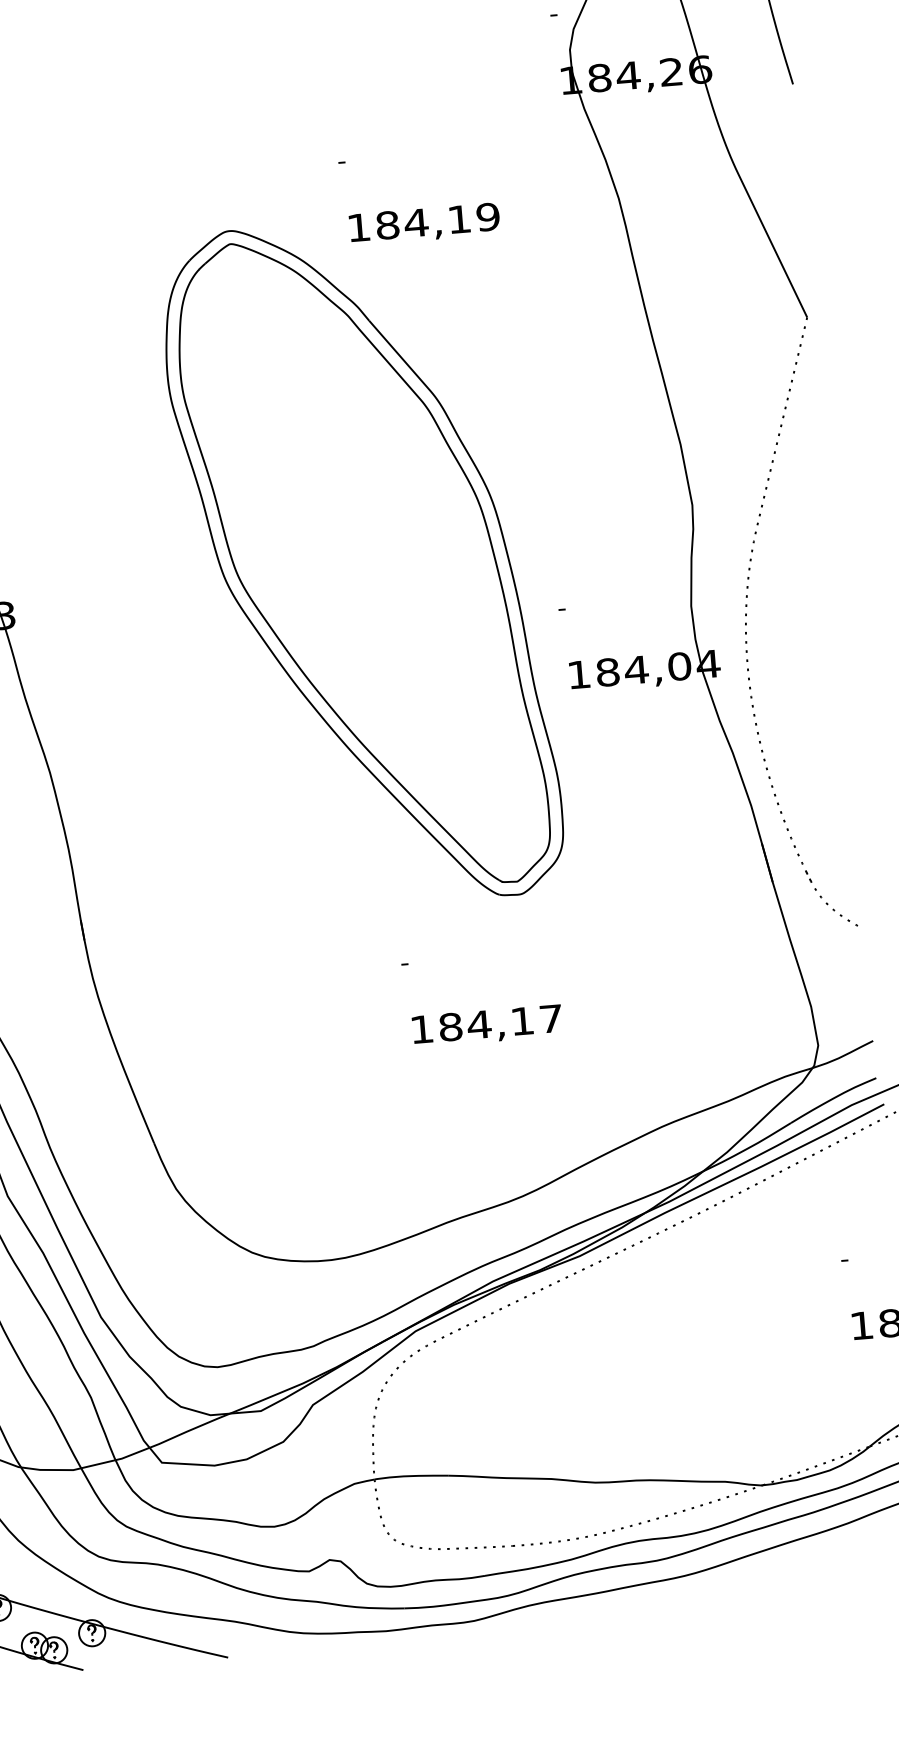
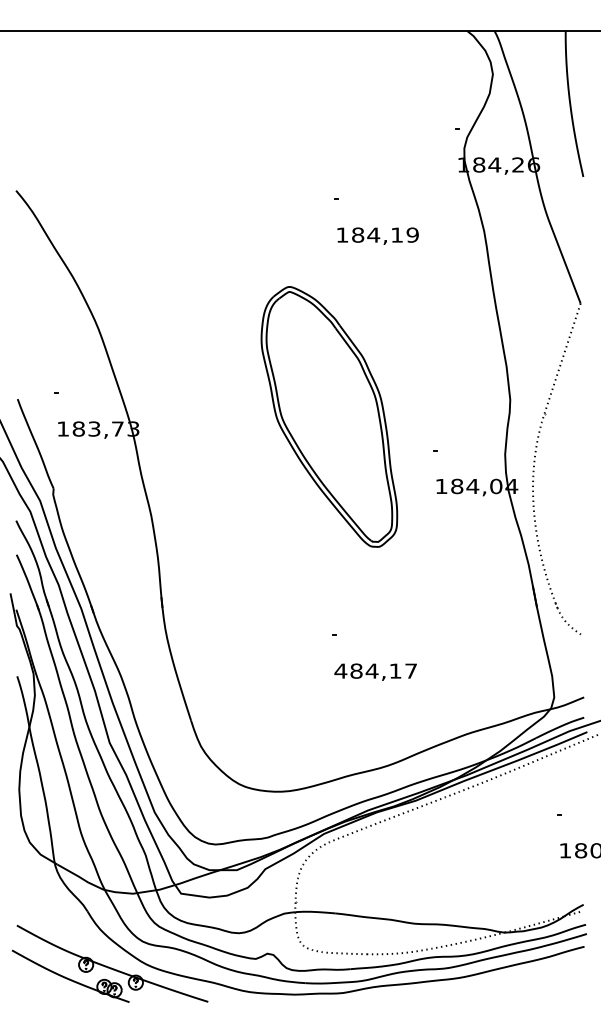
part: (362, 563) -> (329, 416), size x0.7
text: (421, 1028) -> (340, 670), 184,17 -> 484,17

